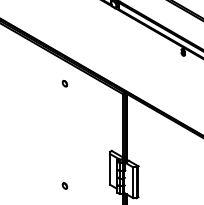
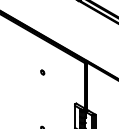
part: (64, 83) -> (42, 72), moved

